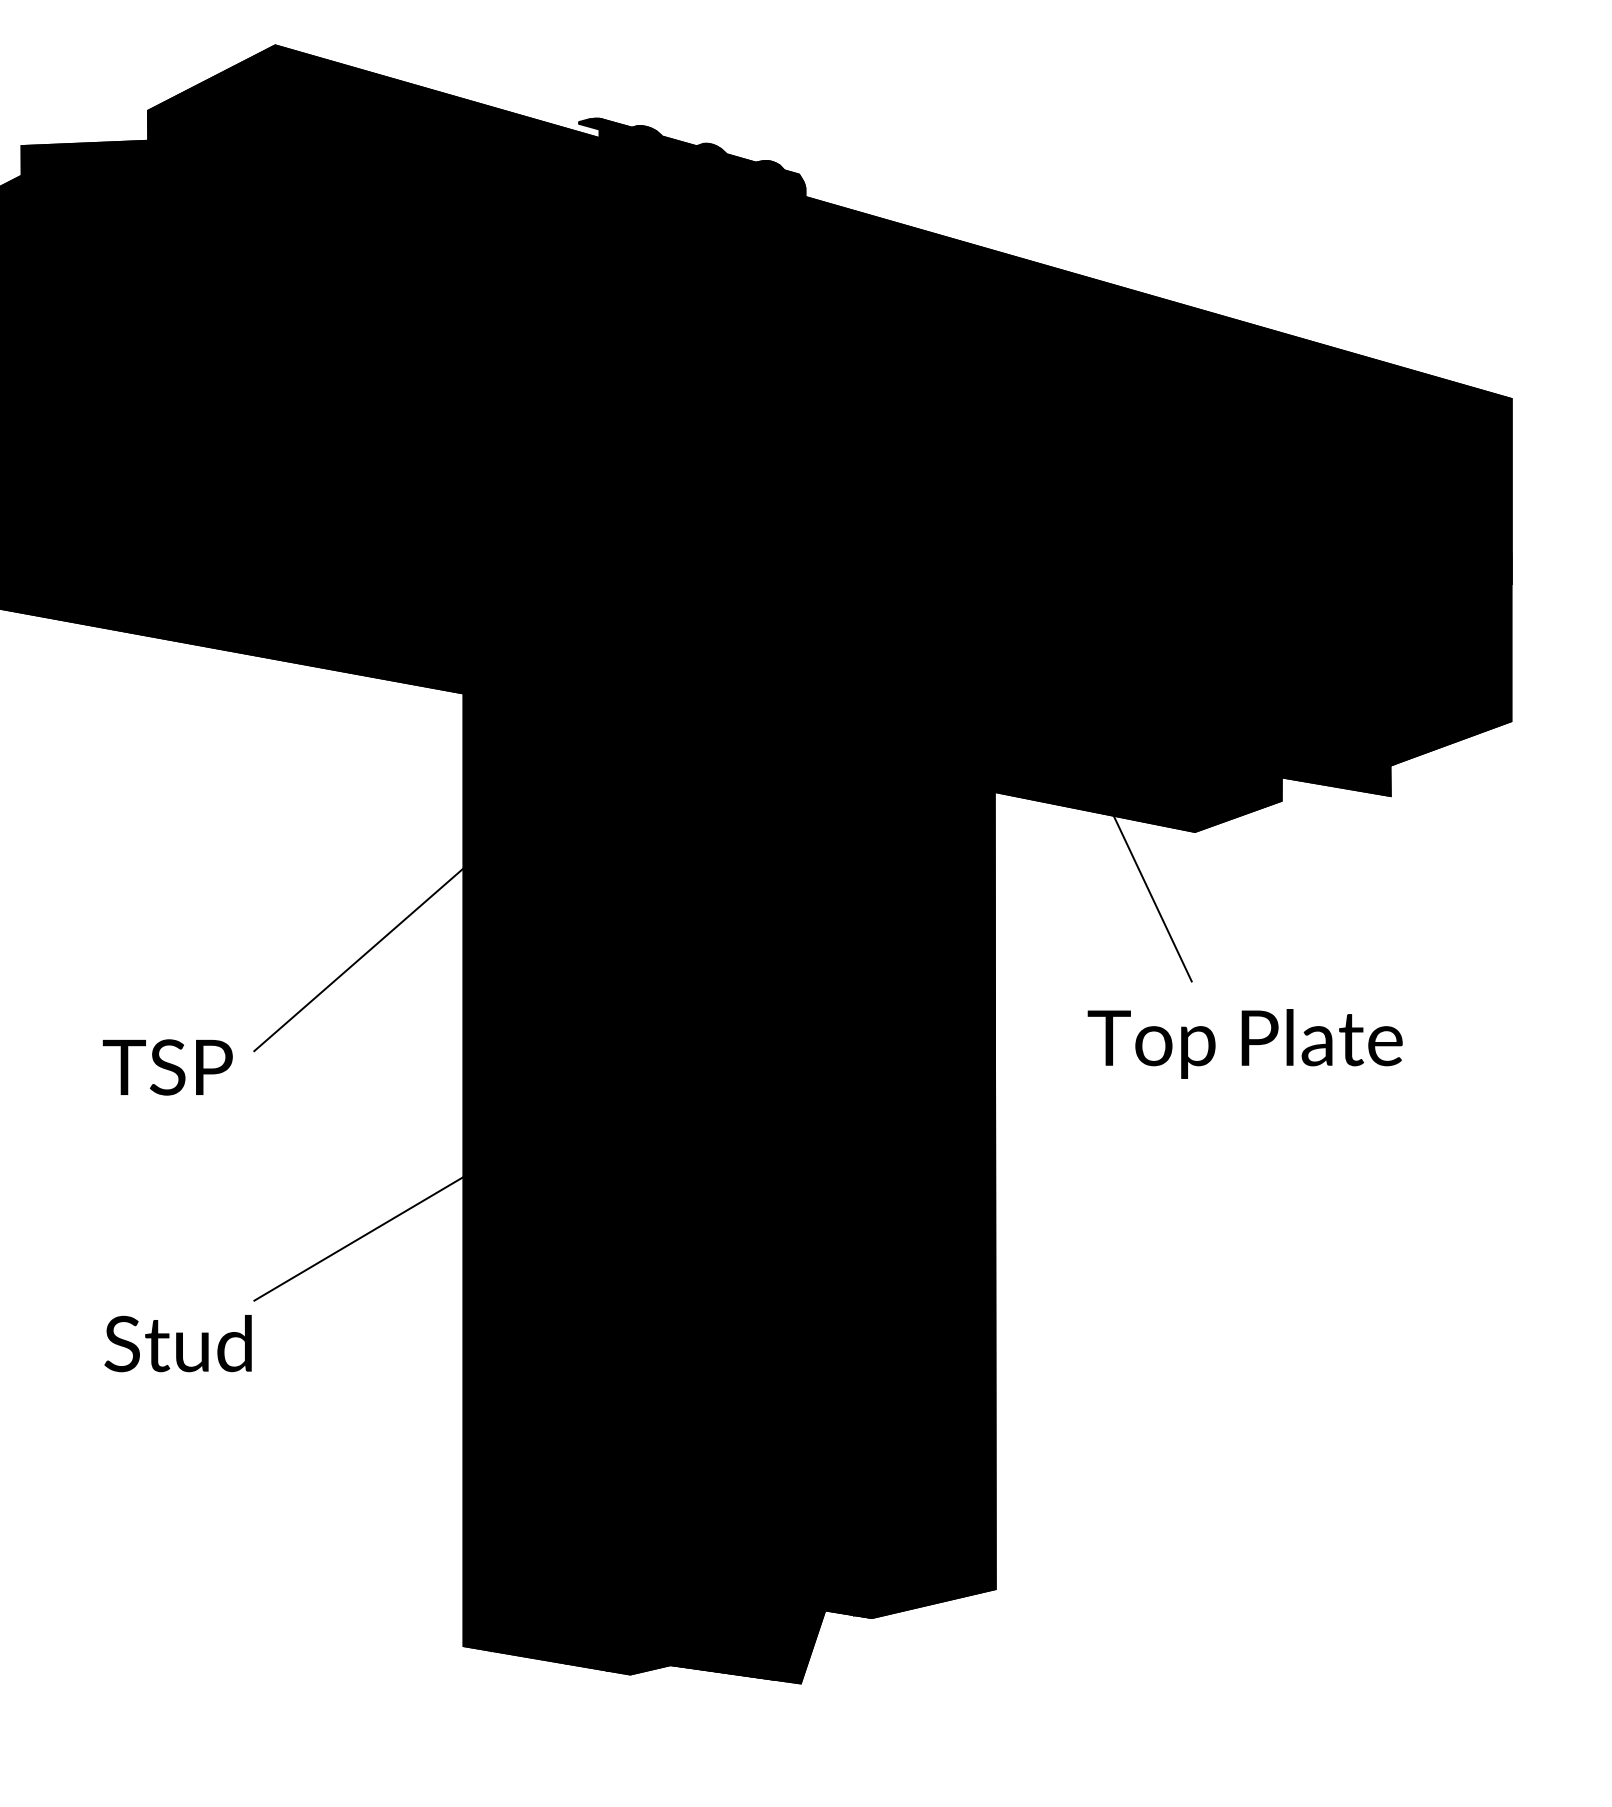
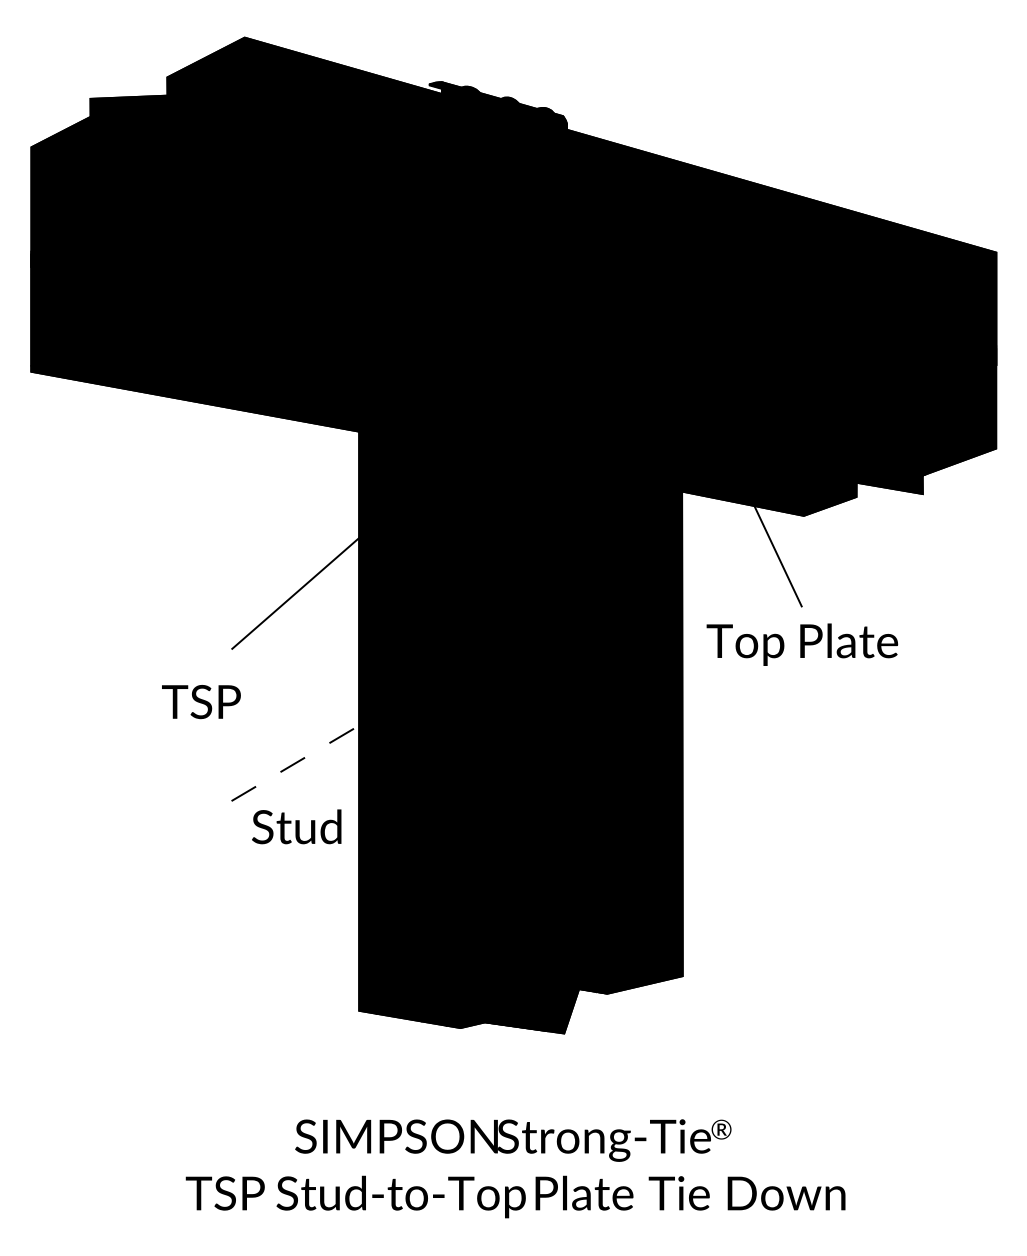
text: (1245, 1043) -> (802, 644), moved
text: (167, 1068) -> (201, 702), moved
line: (358, 1239) -> (295, 763), solid -> dashed
text: (177, 1342) -> (296, 826), moved

